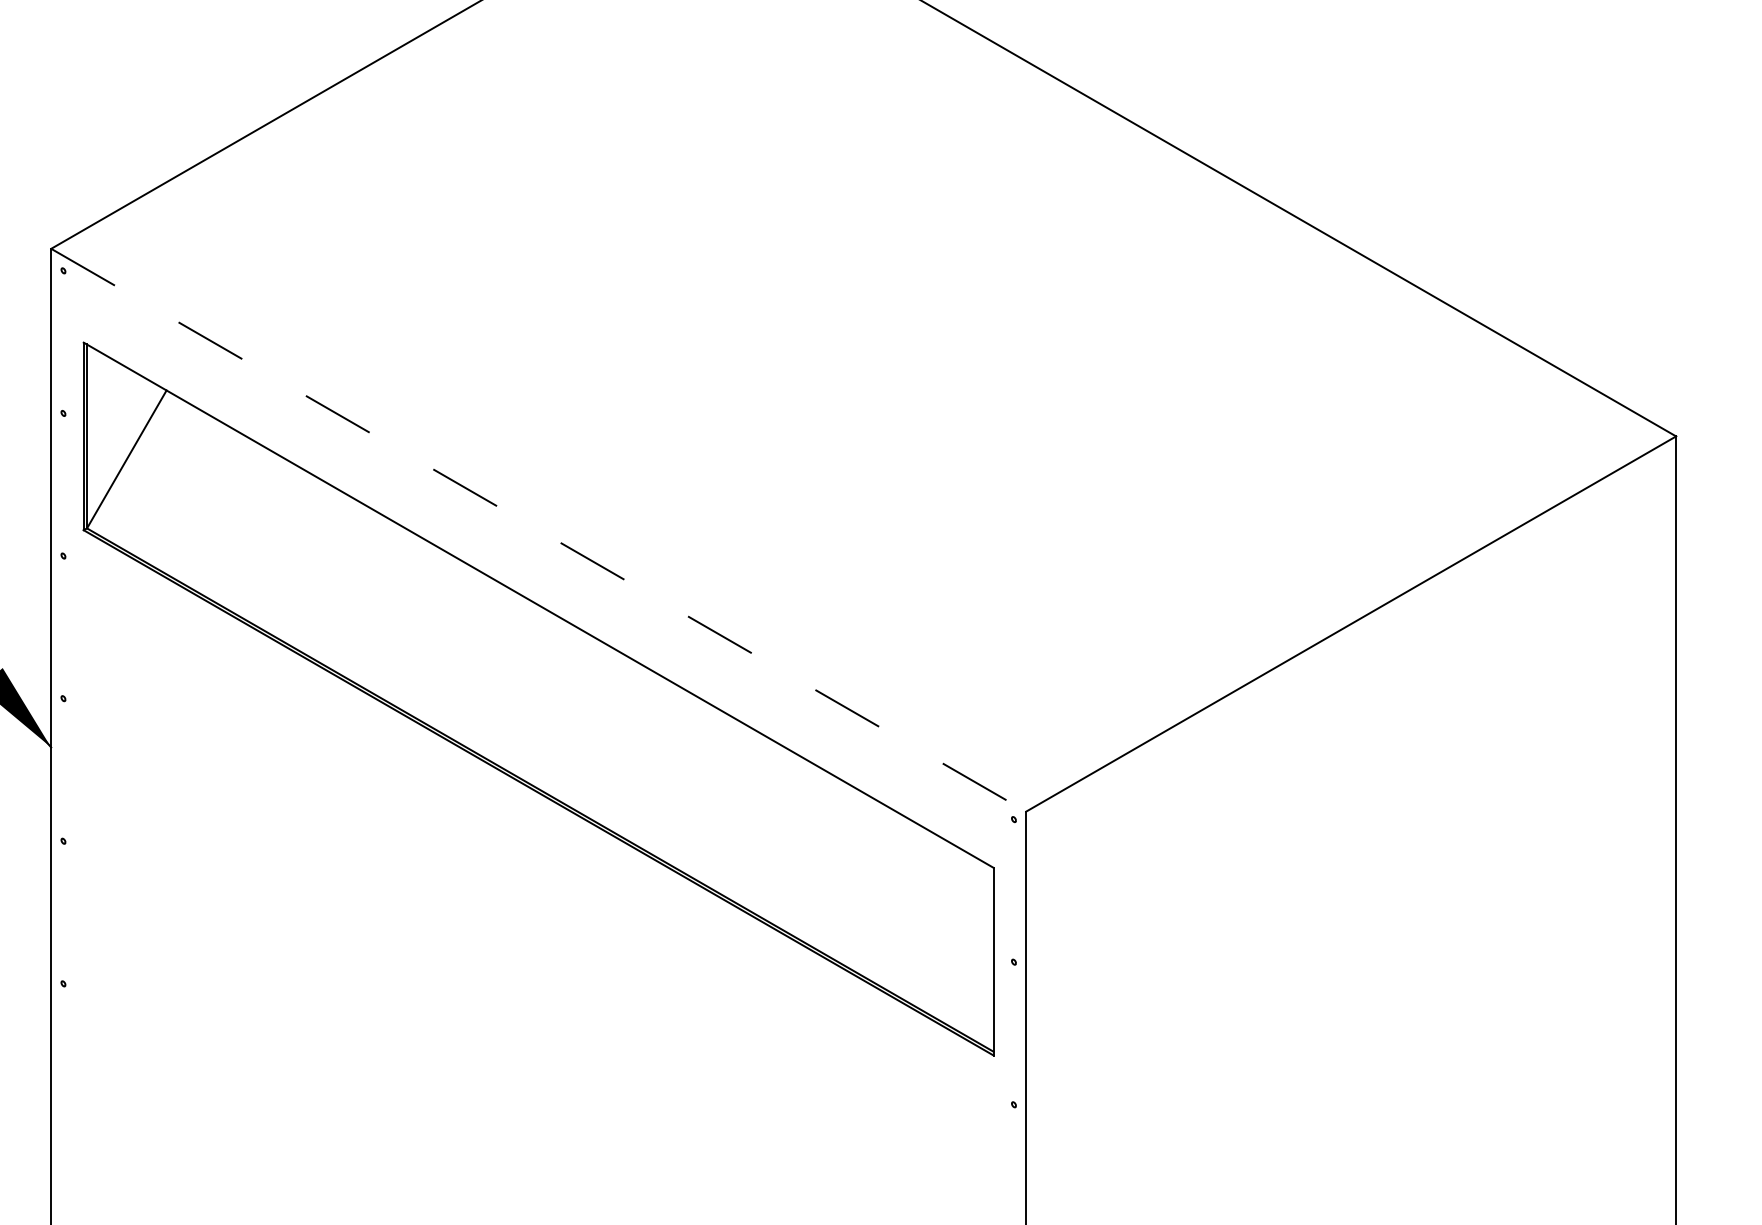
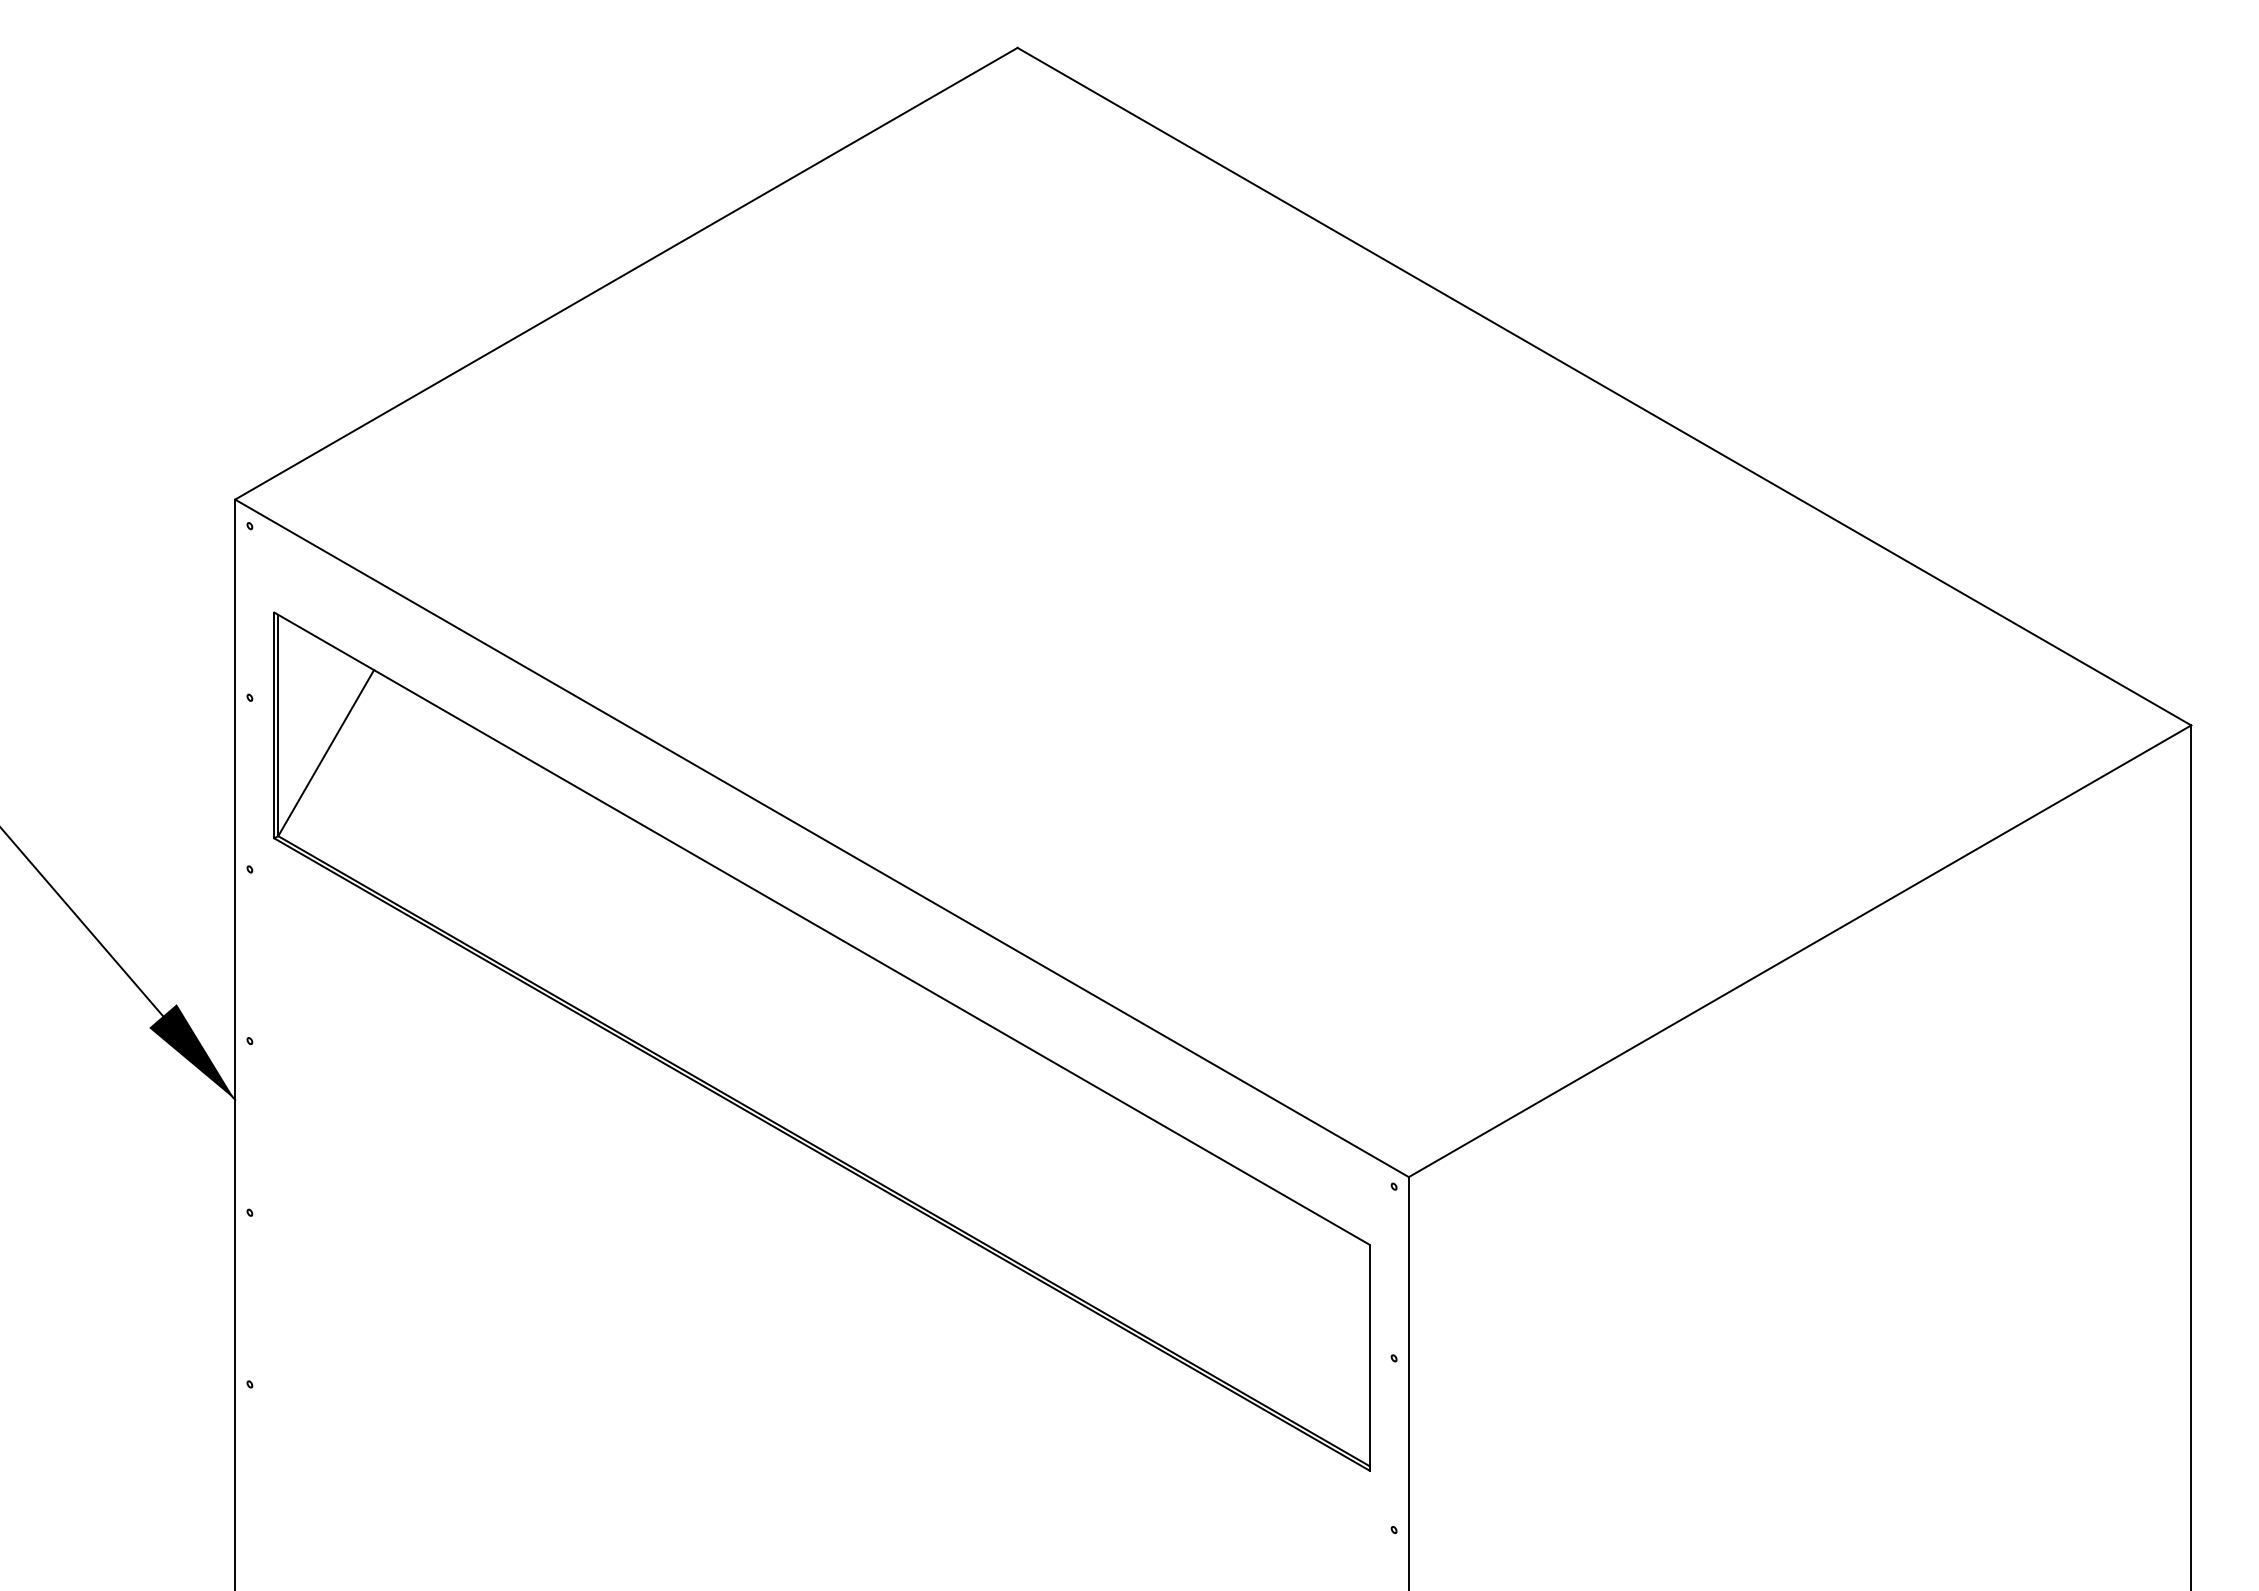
line: (539, 530) -> (822, 838), dashed -> solid

